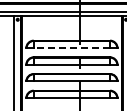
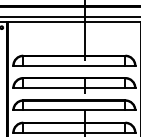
line: (71, 48) -> (73, 66), dashed -> solid

